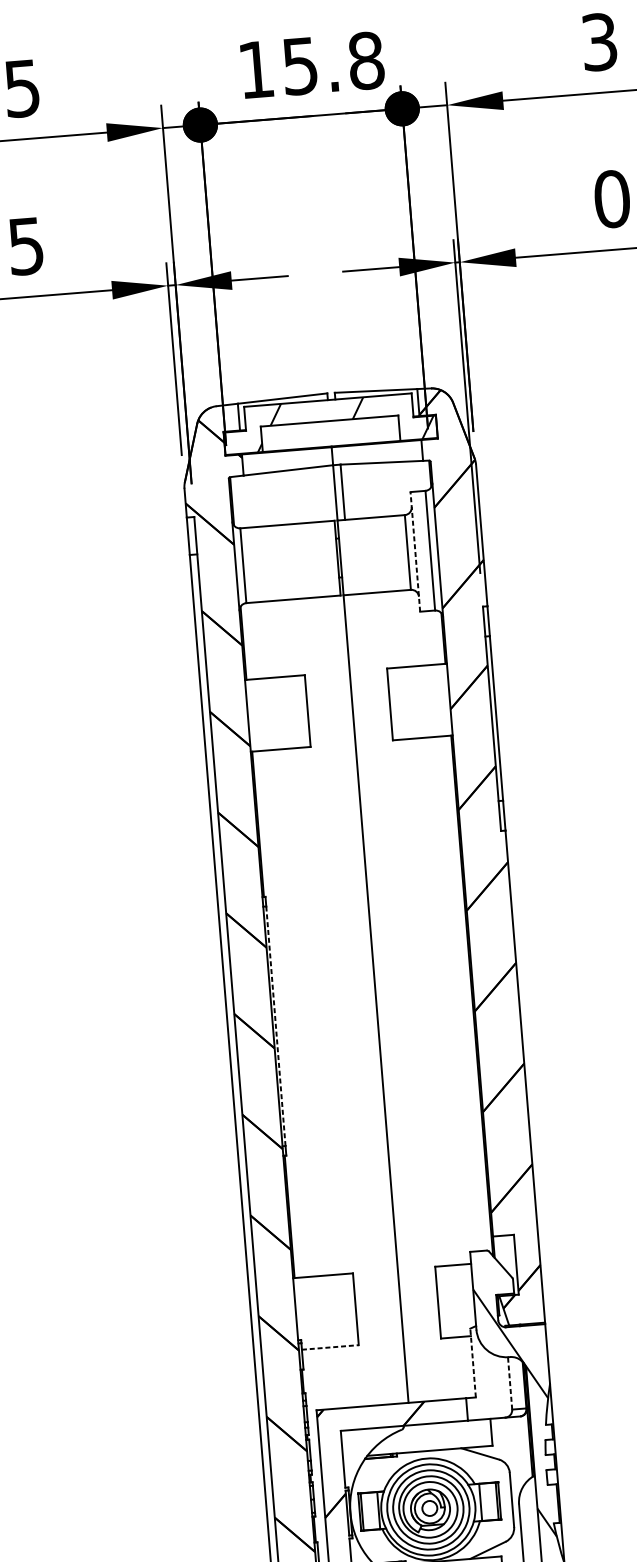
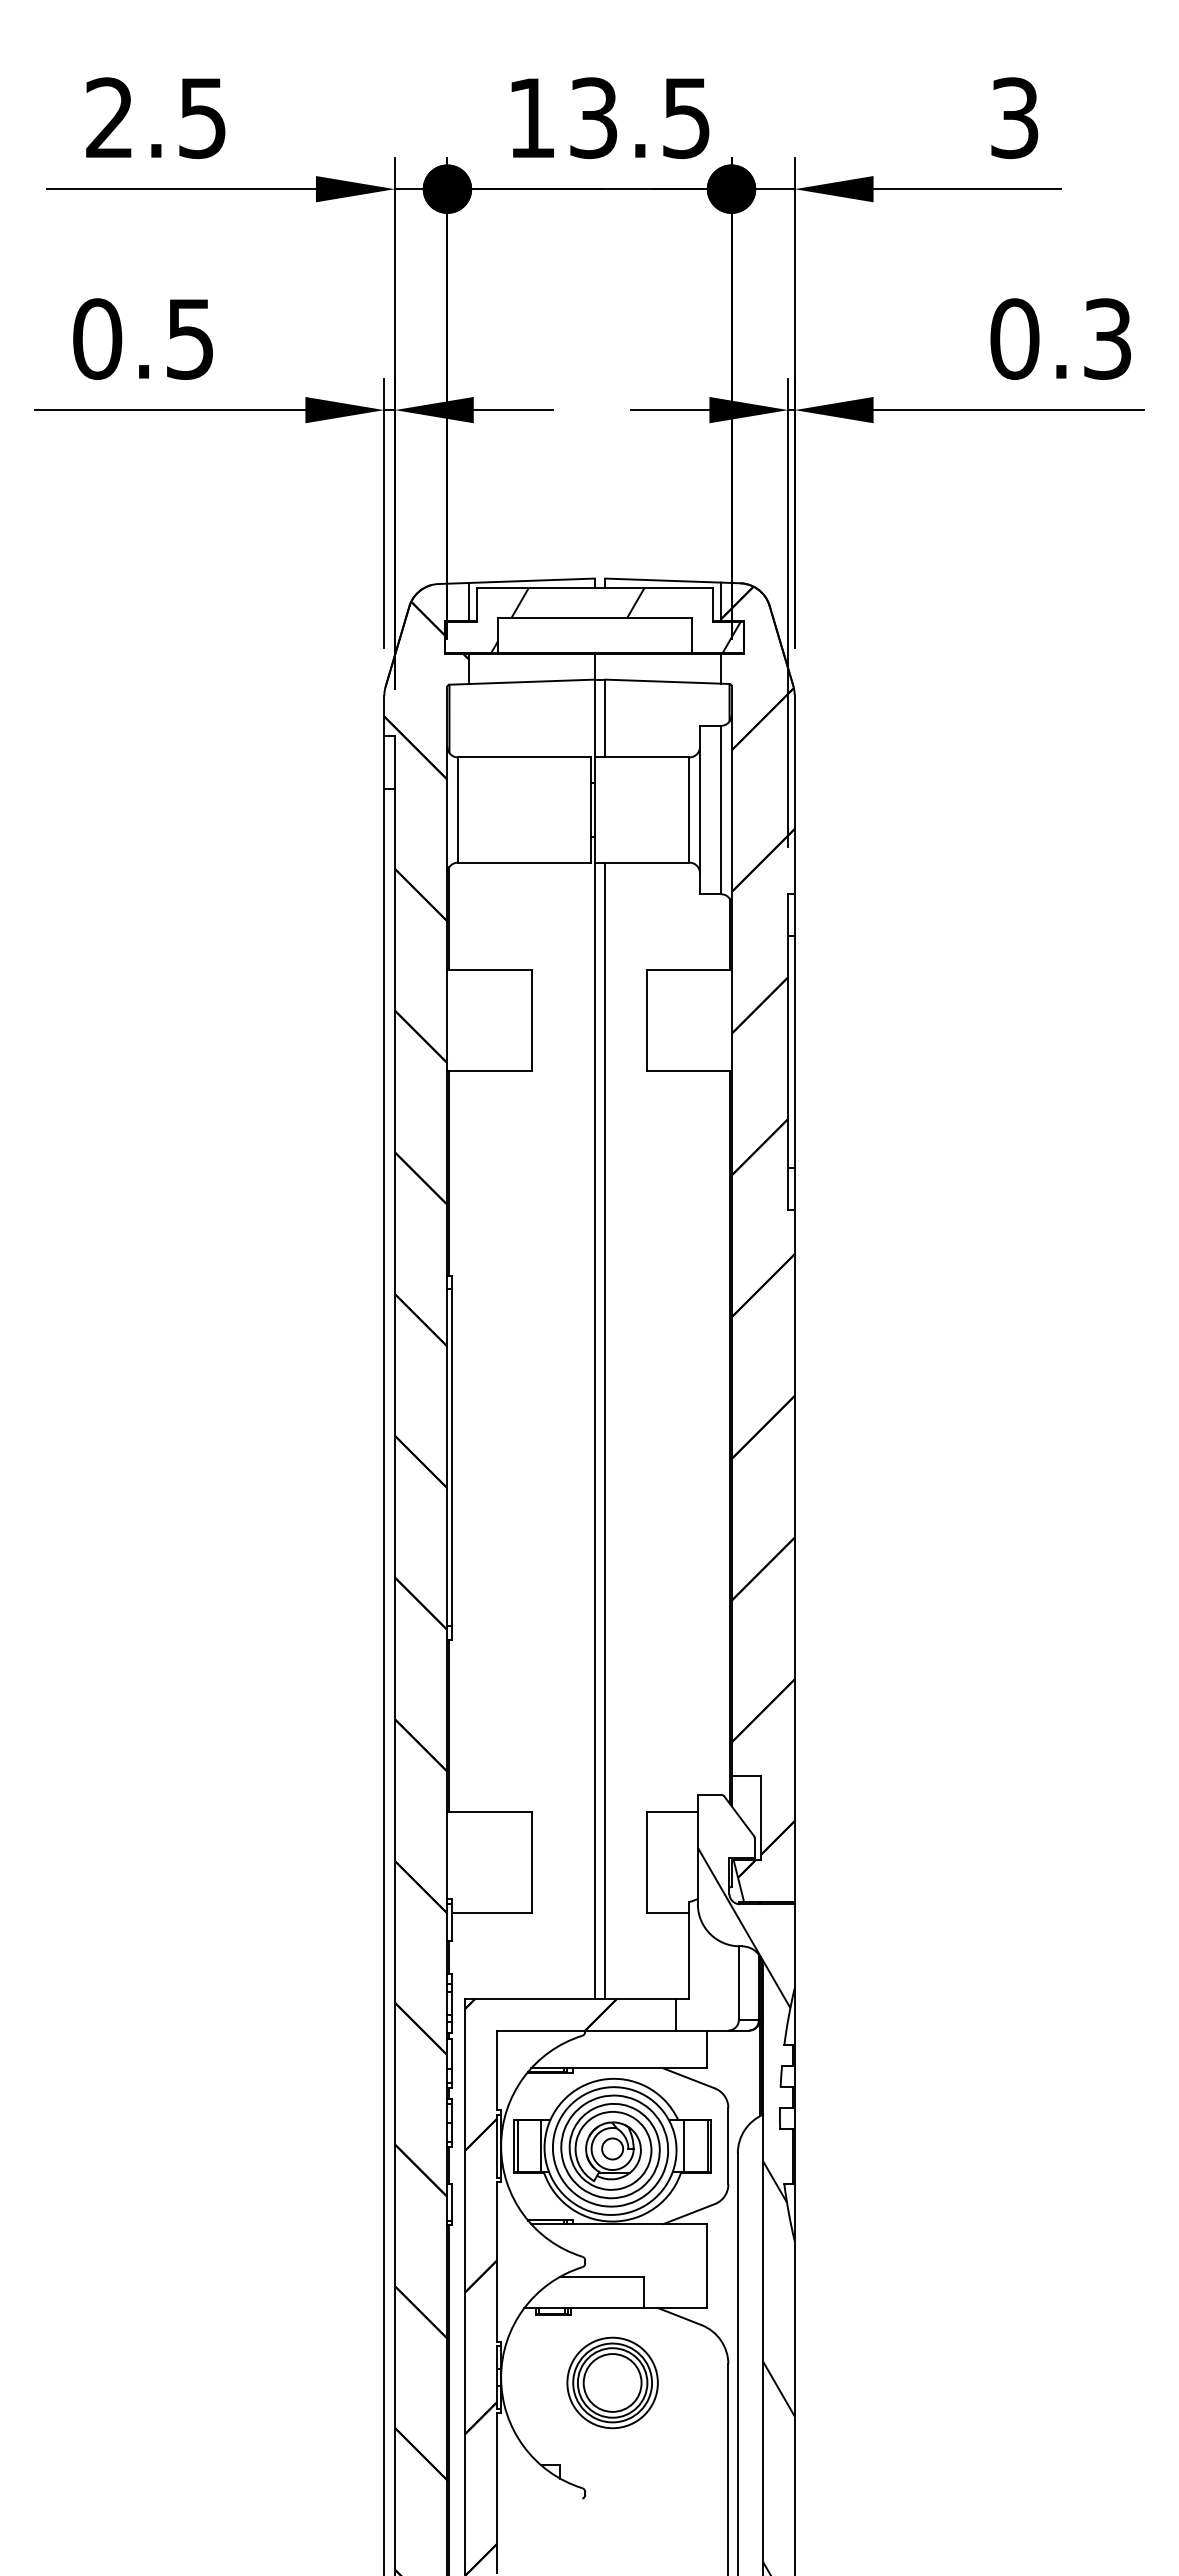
text: (333, 63) -> (640, 118), 15.8 -> 13.5
line: (414, 551) -> (699, 809), dashed -> solid
line: (383, 998) -> (605, 1430), added
line: (275, 1026) -> (451, 1457), dashed -> solid
line: (330, 1347) -> (491, 1912), dashed -> solid
line: (473, 1363) -> (689, 1950), dashed -> solid
line: (509, 1383) -> (738, 1983), dashed -> solid

